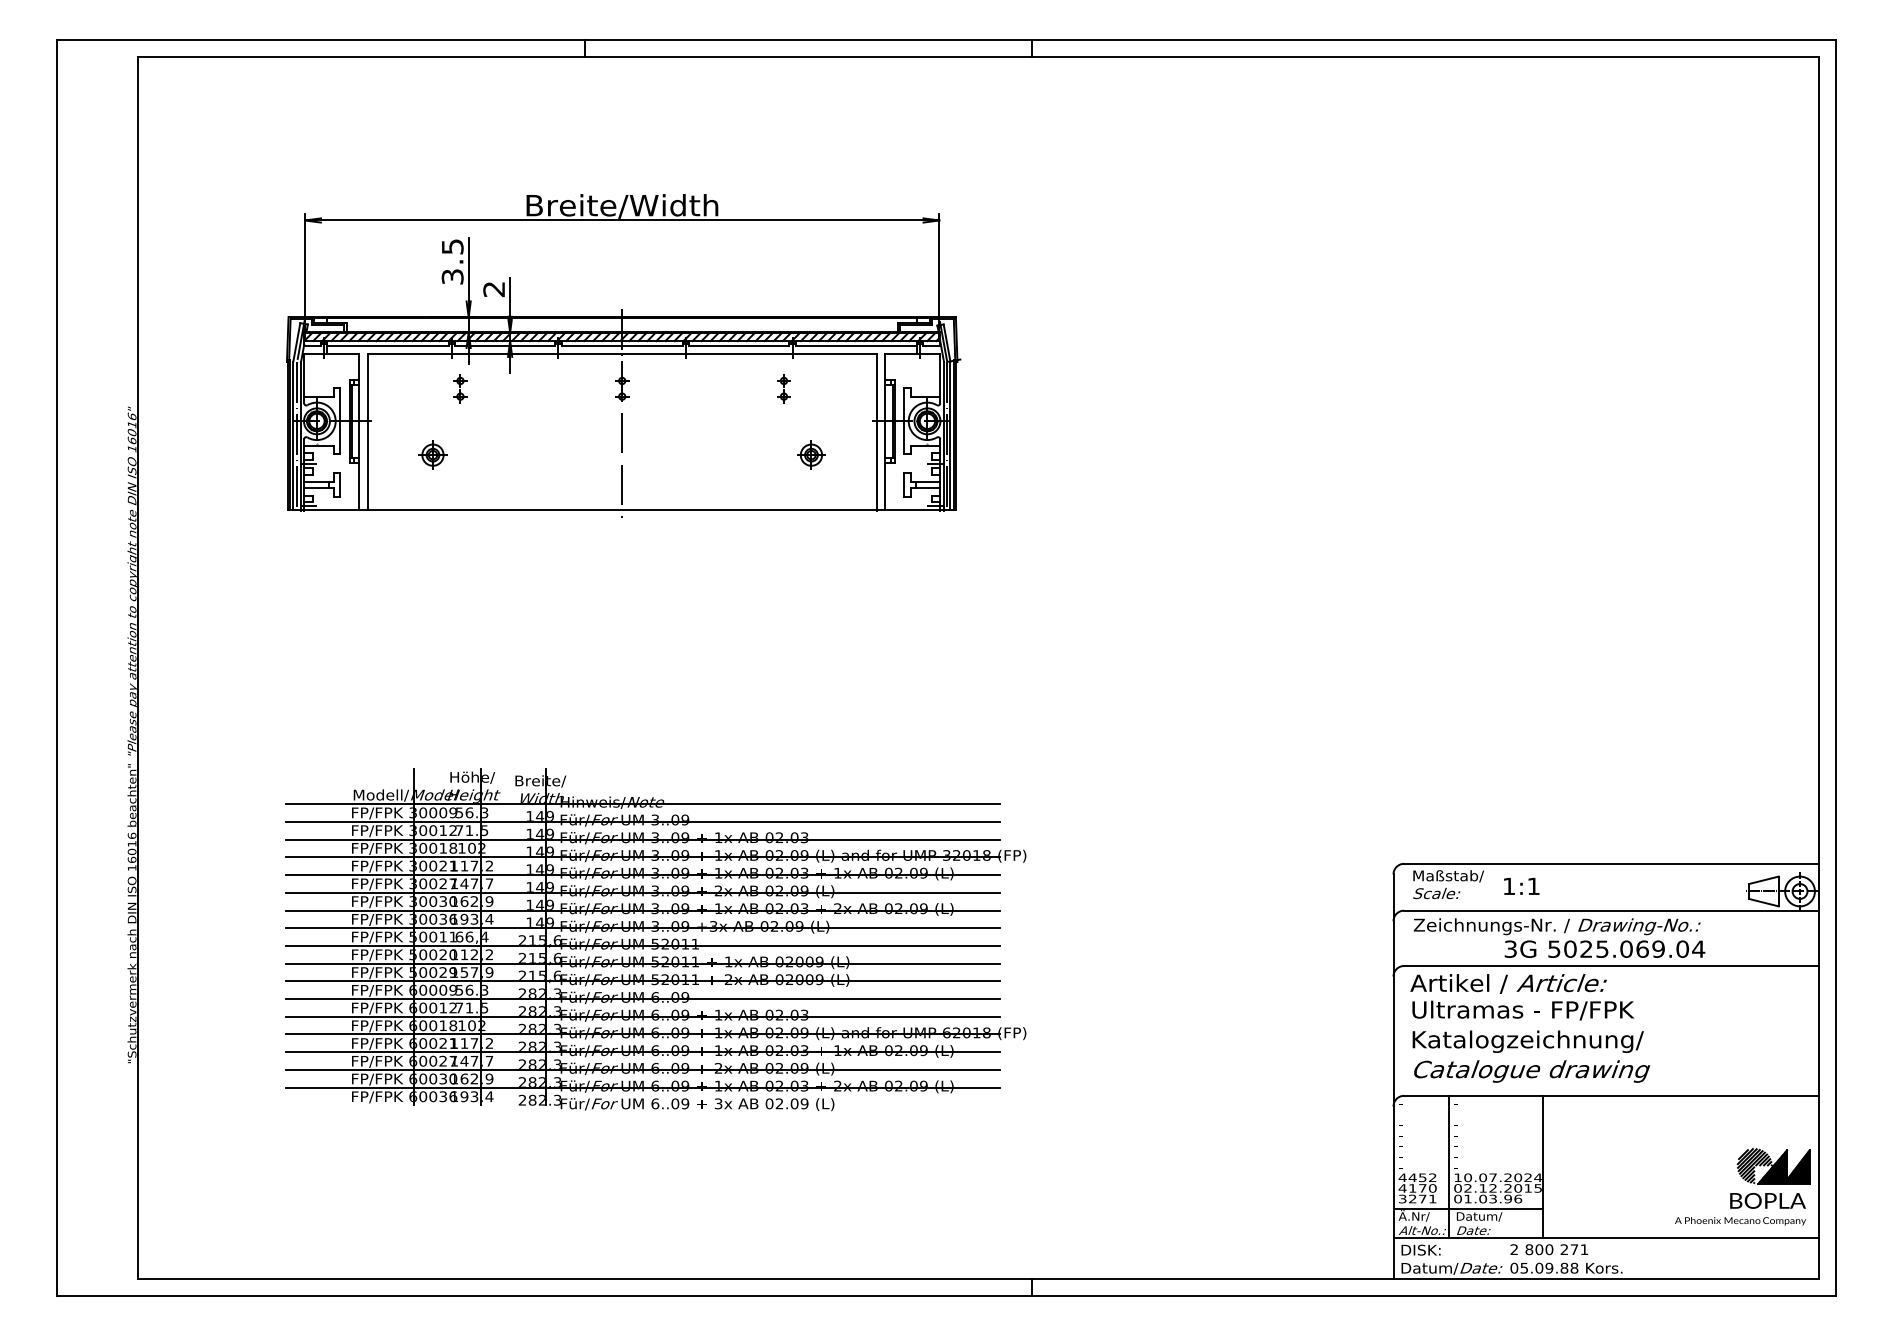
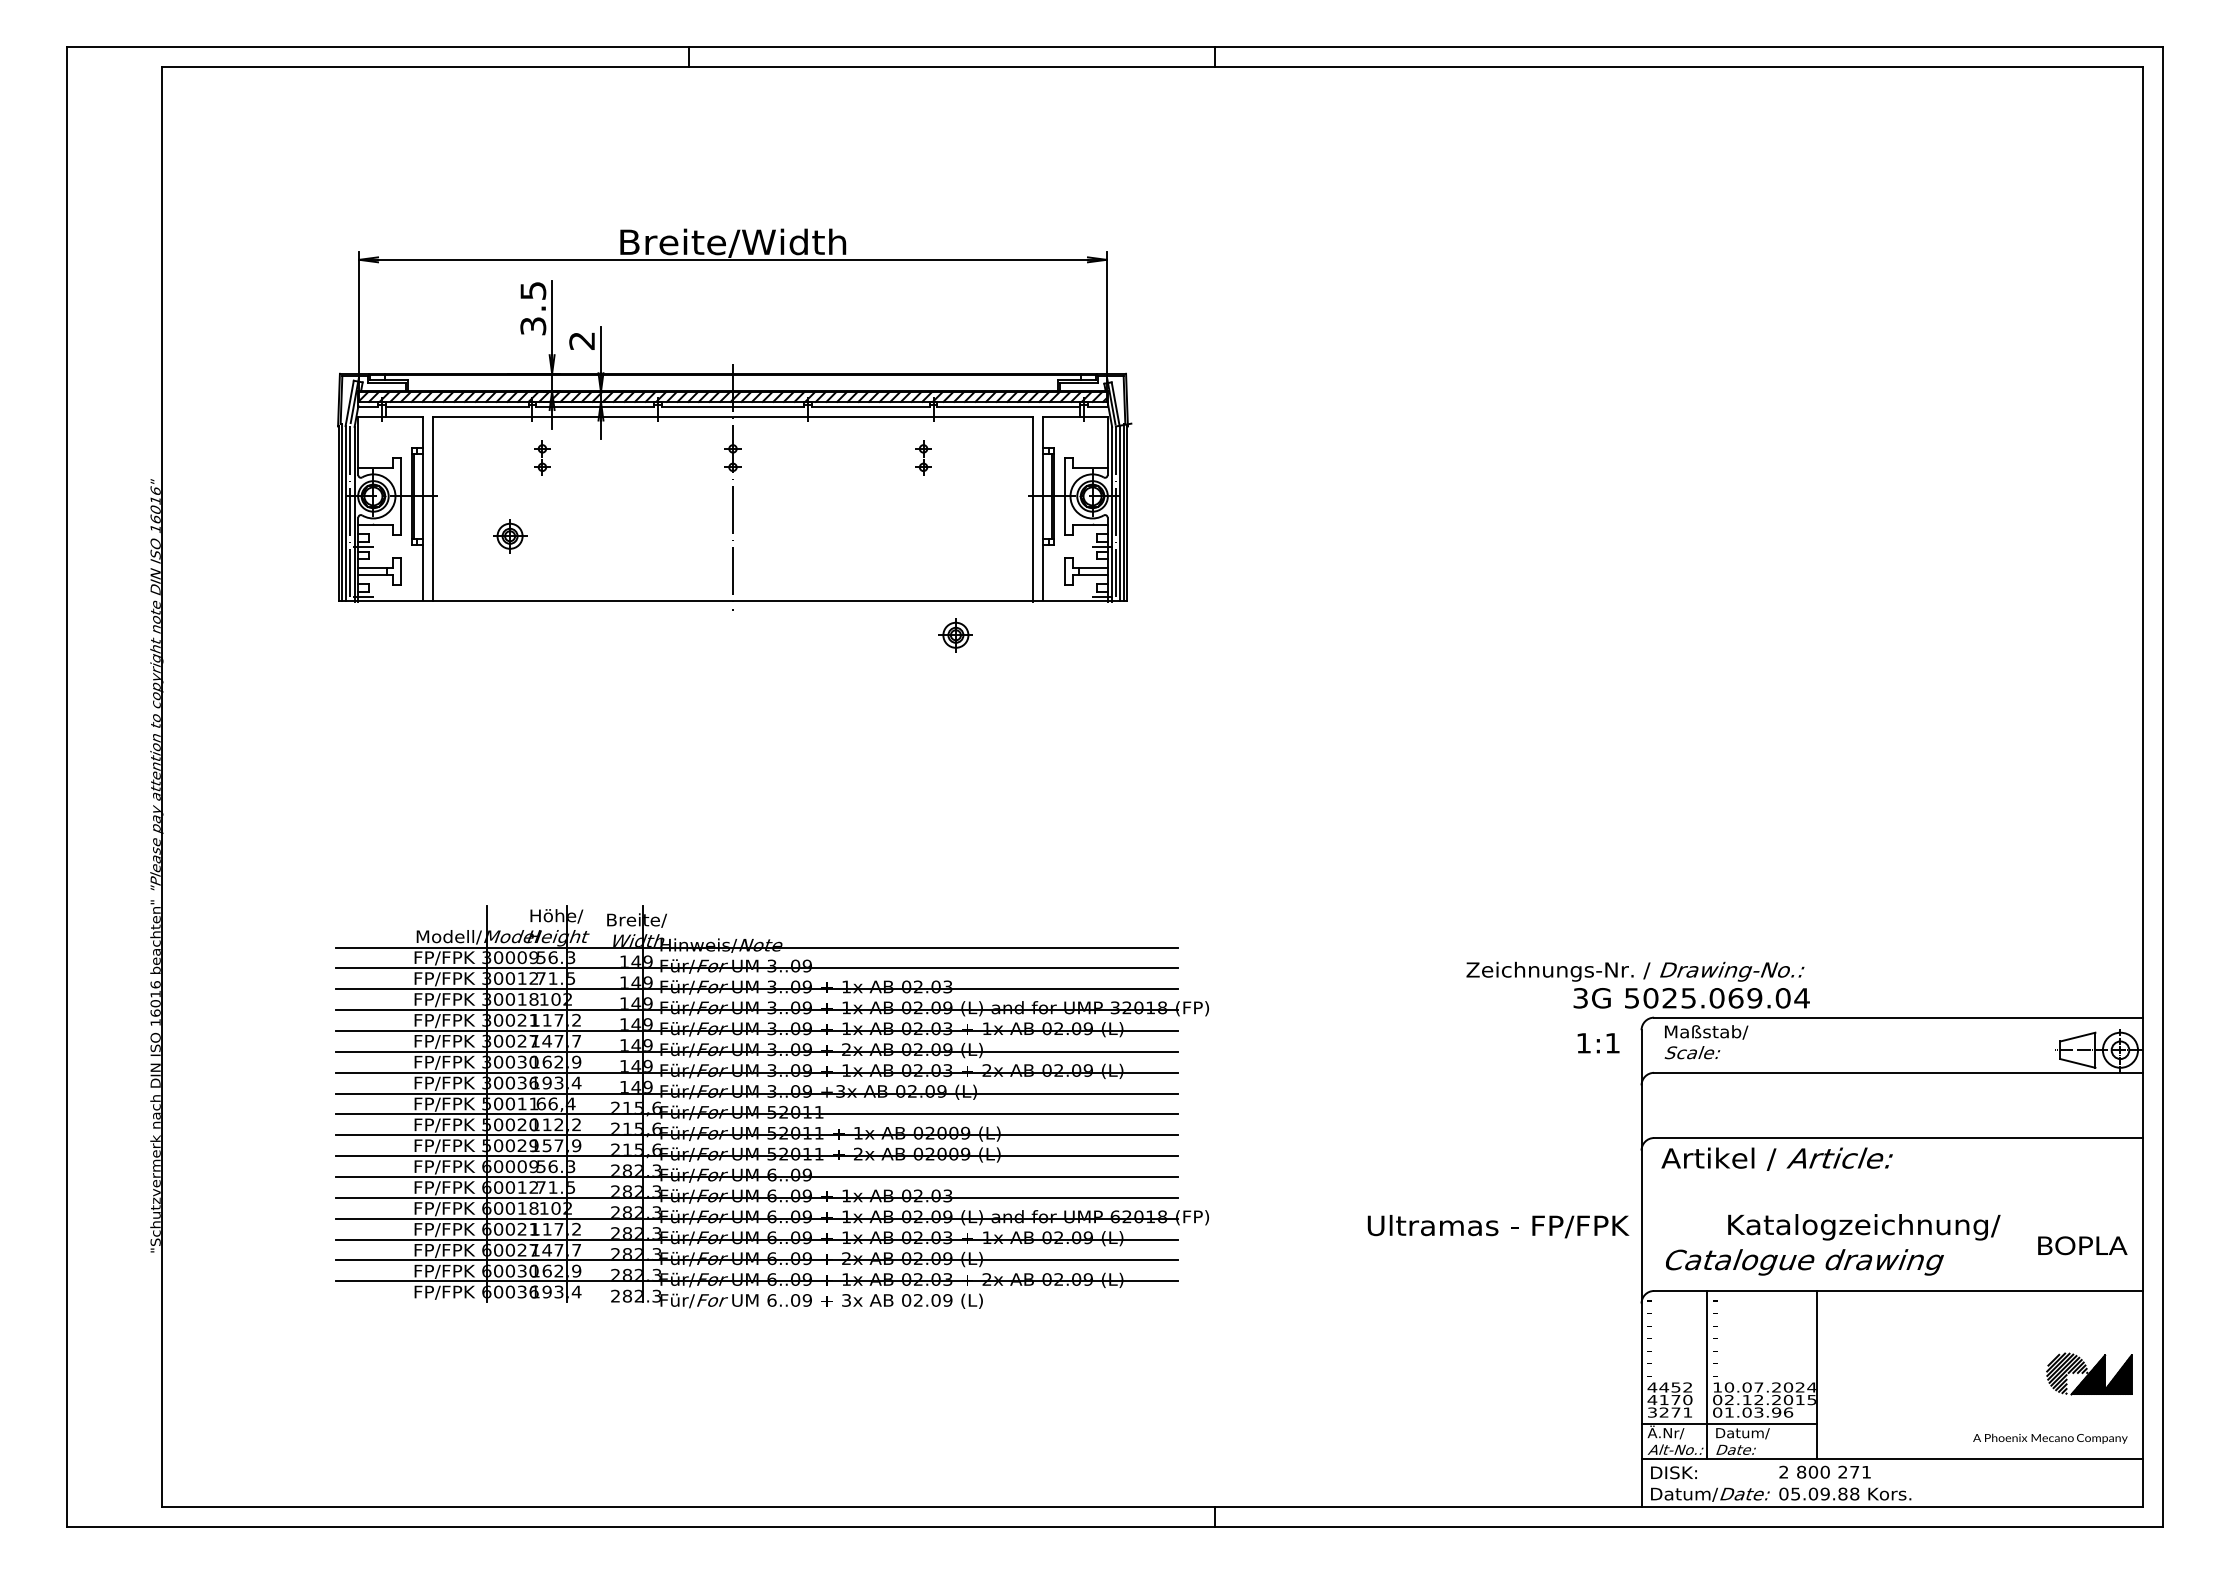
part: (811, 455) -> (955, 635), moved
text: (1521, 886) -> (1598, 1043), moved
text: (1558, 937) -> (1637, 984), moved
text: (1523, 1010) -> (1498, 1226), moved
text: (1528, 1041) -> (1864, 1227), moved
text: (1767, 1200) -> (2082, 1245), moved

